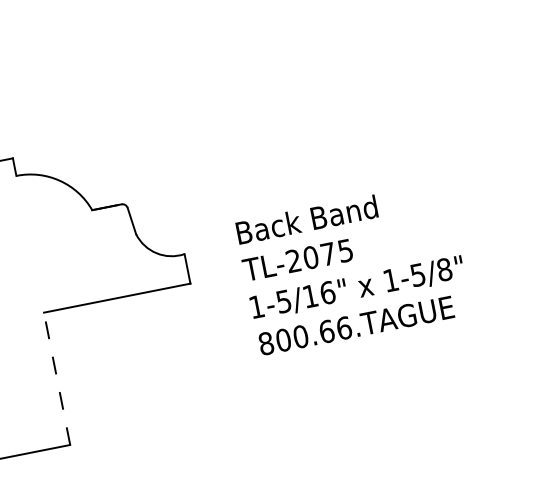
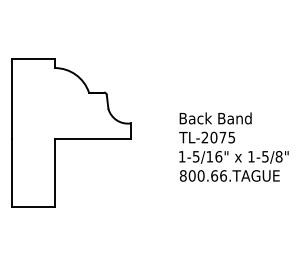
text: (352, 267) -> (233, 146), moved
line: (56, 378) -> (54, 172), dashed -> solid

